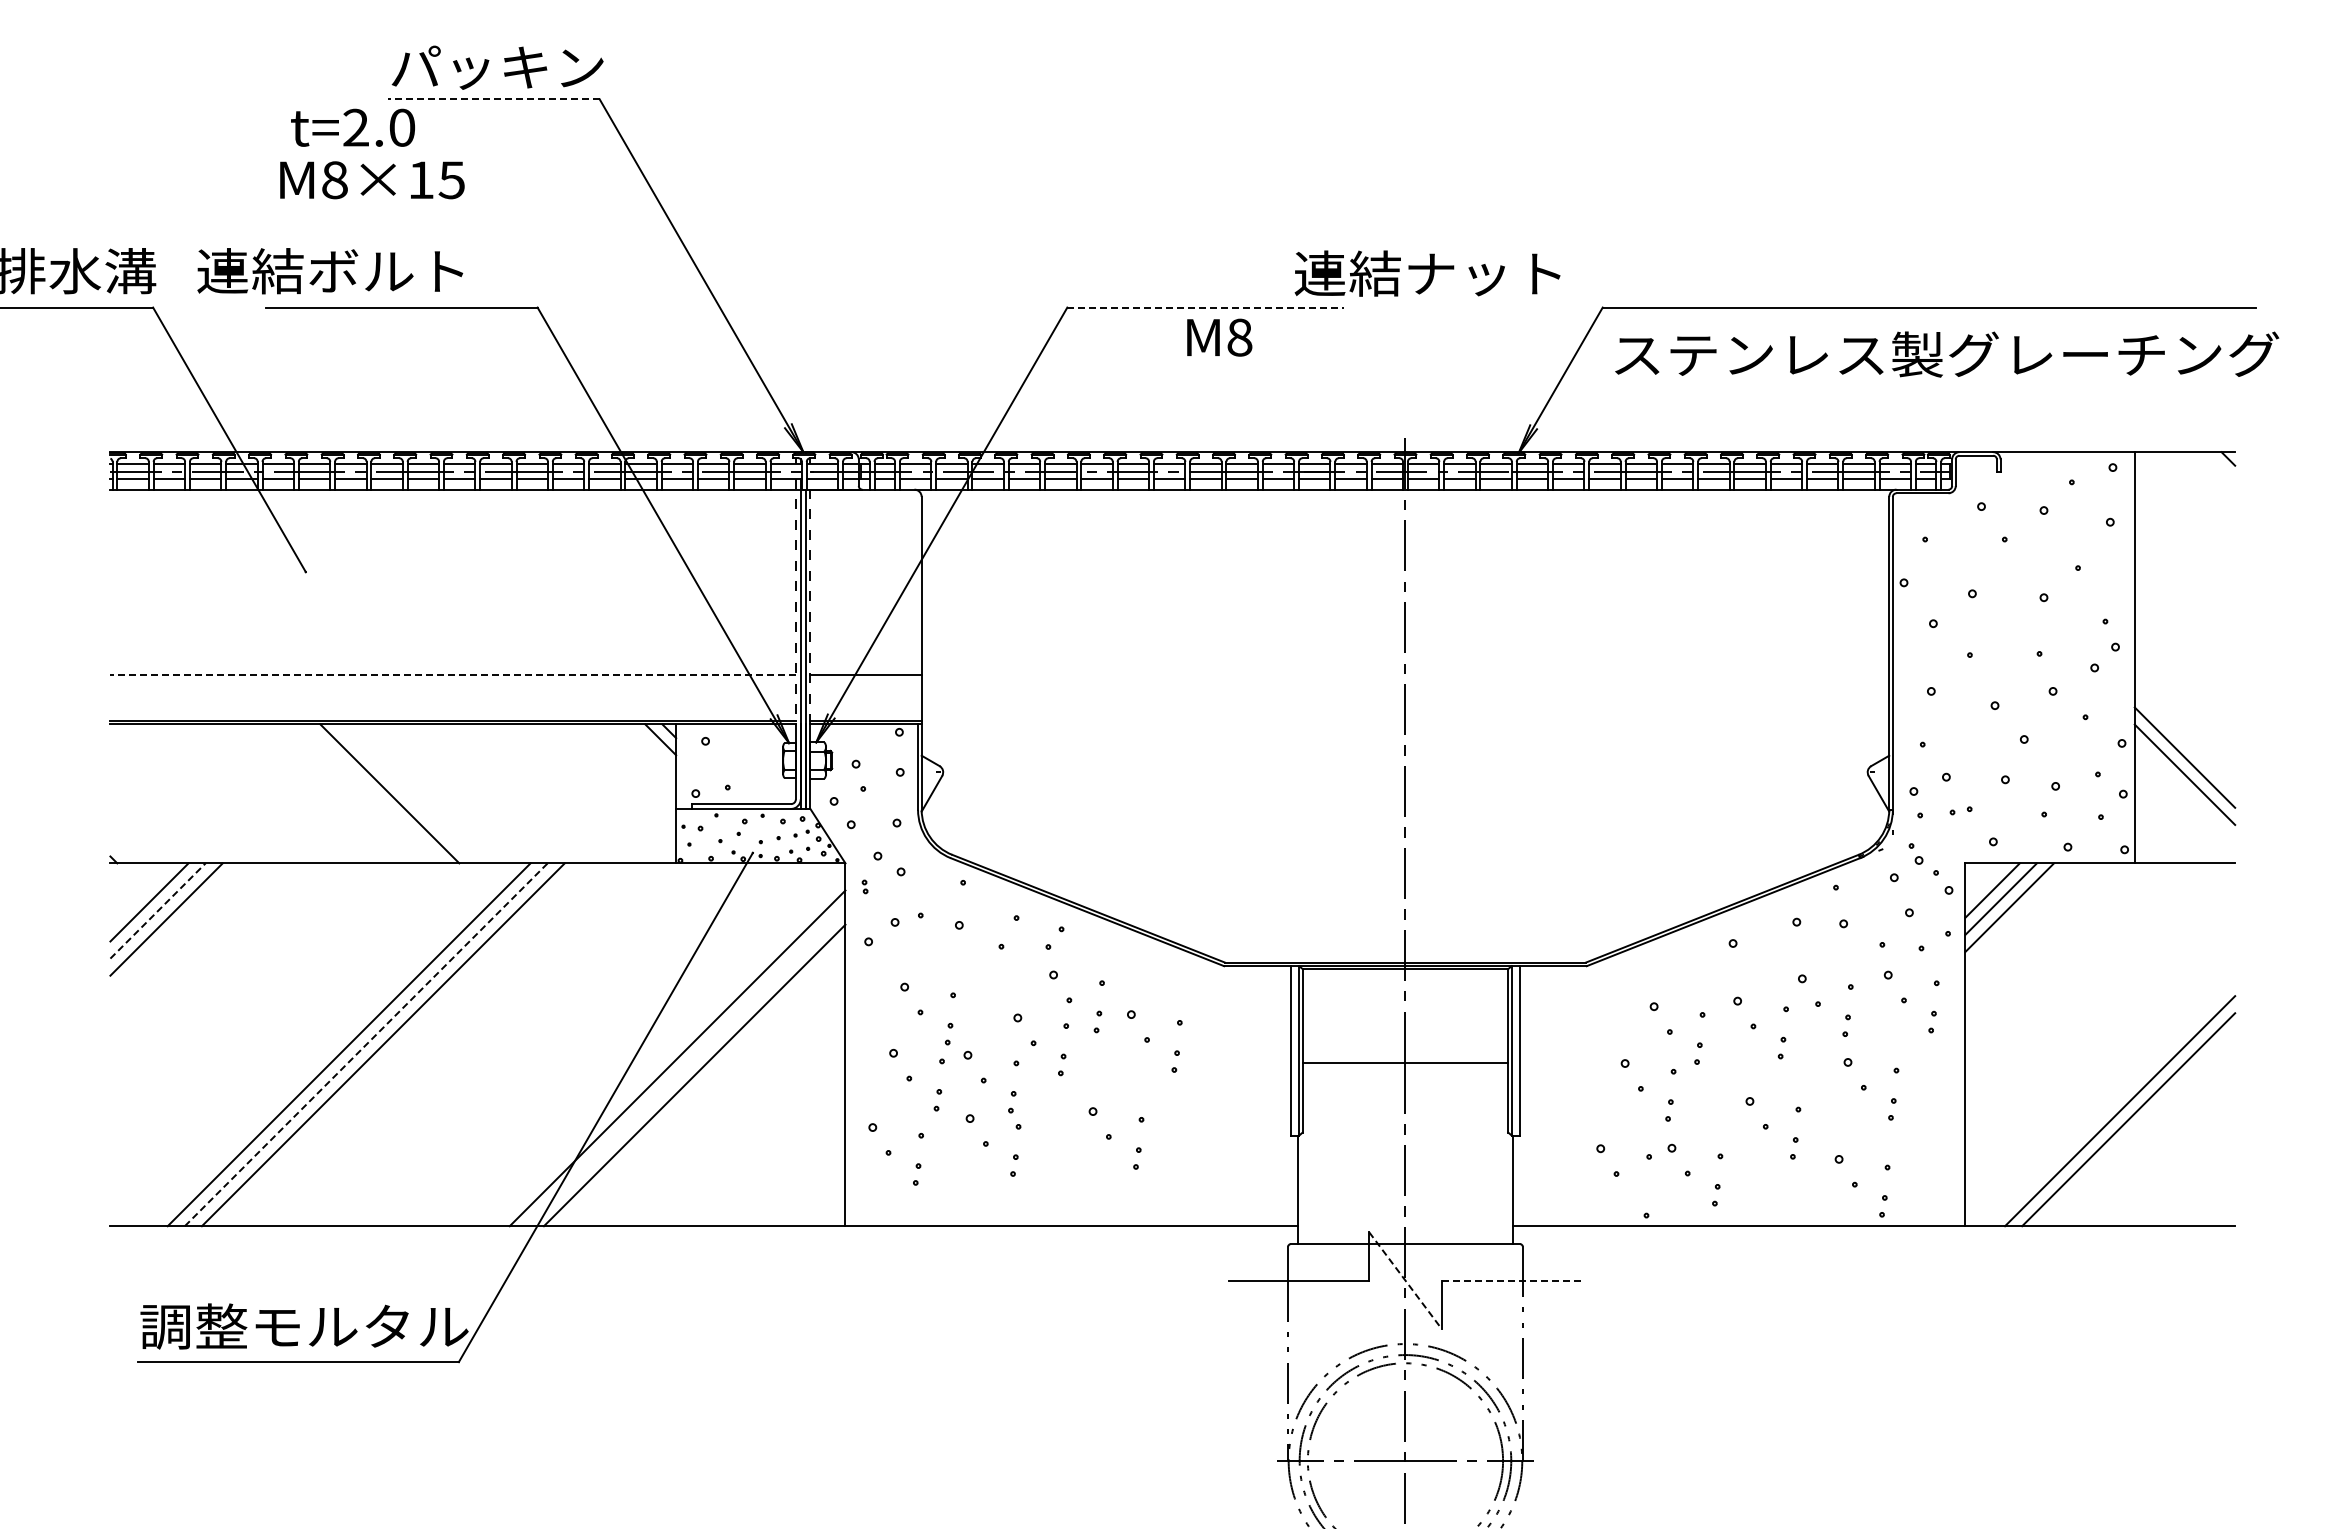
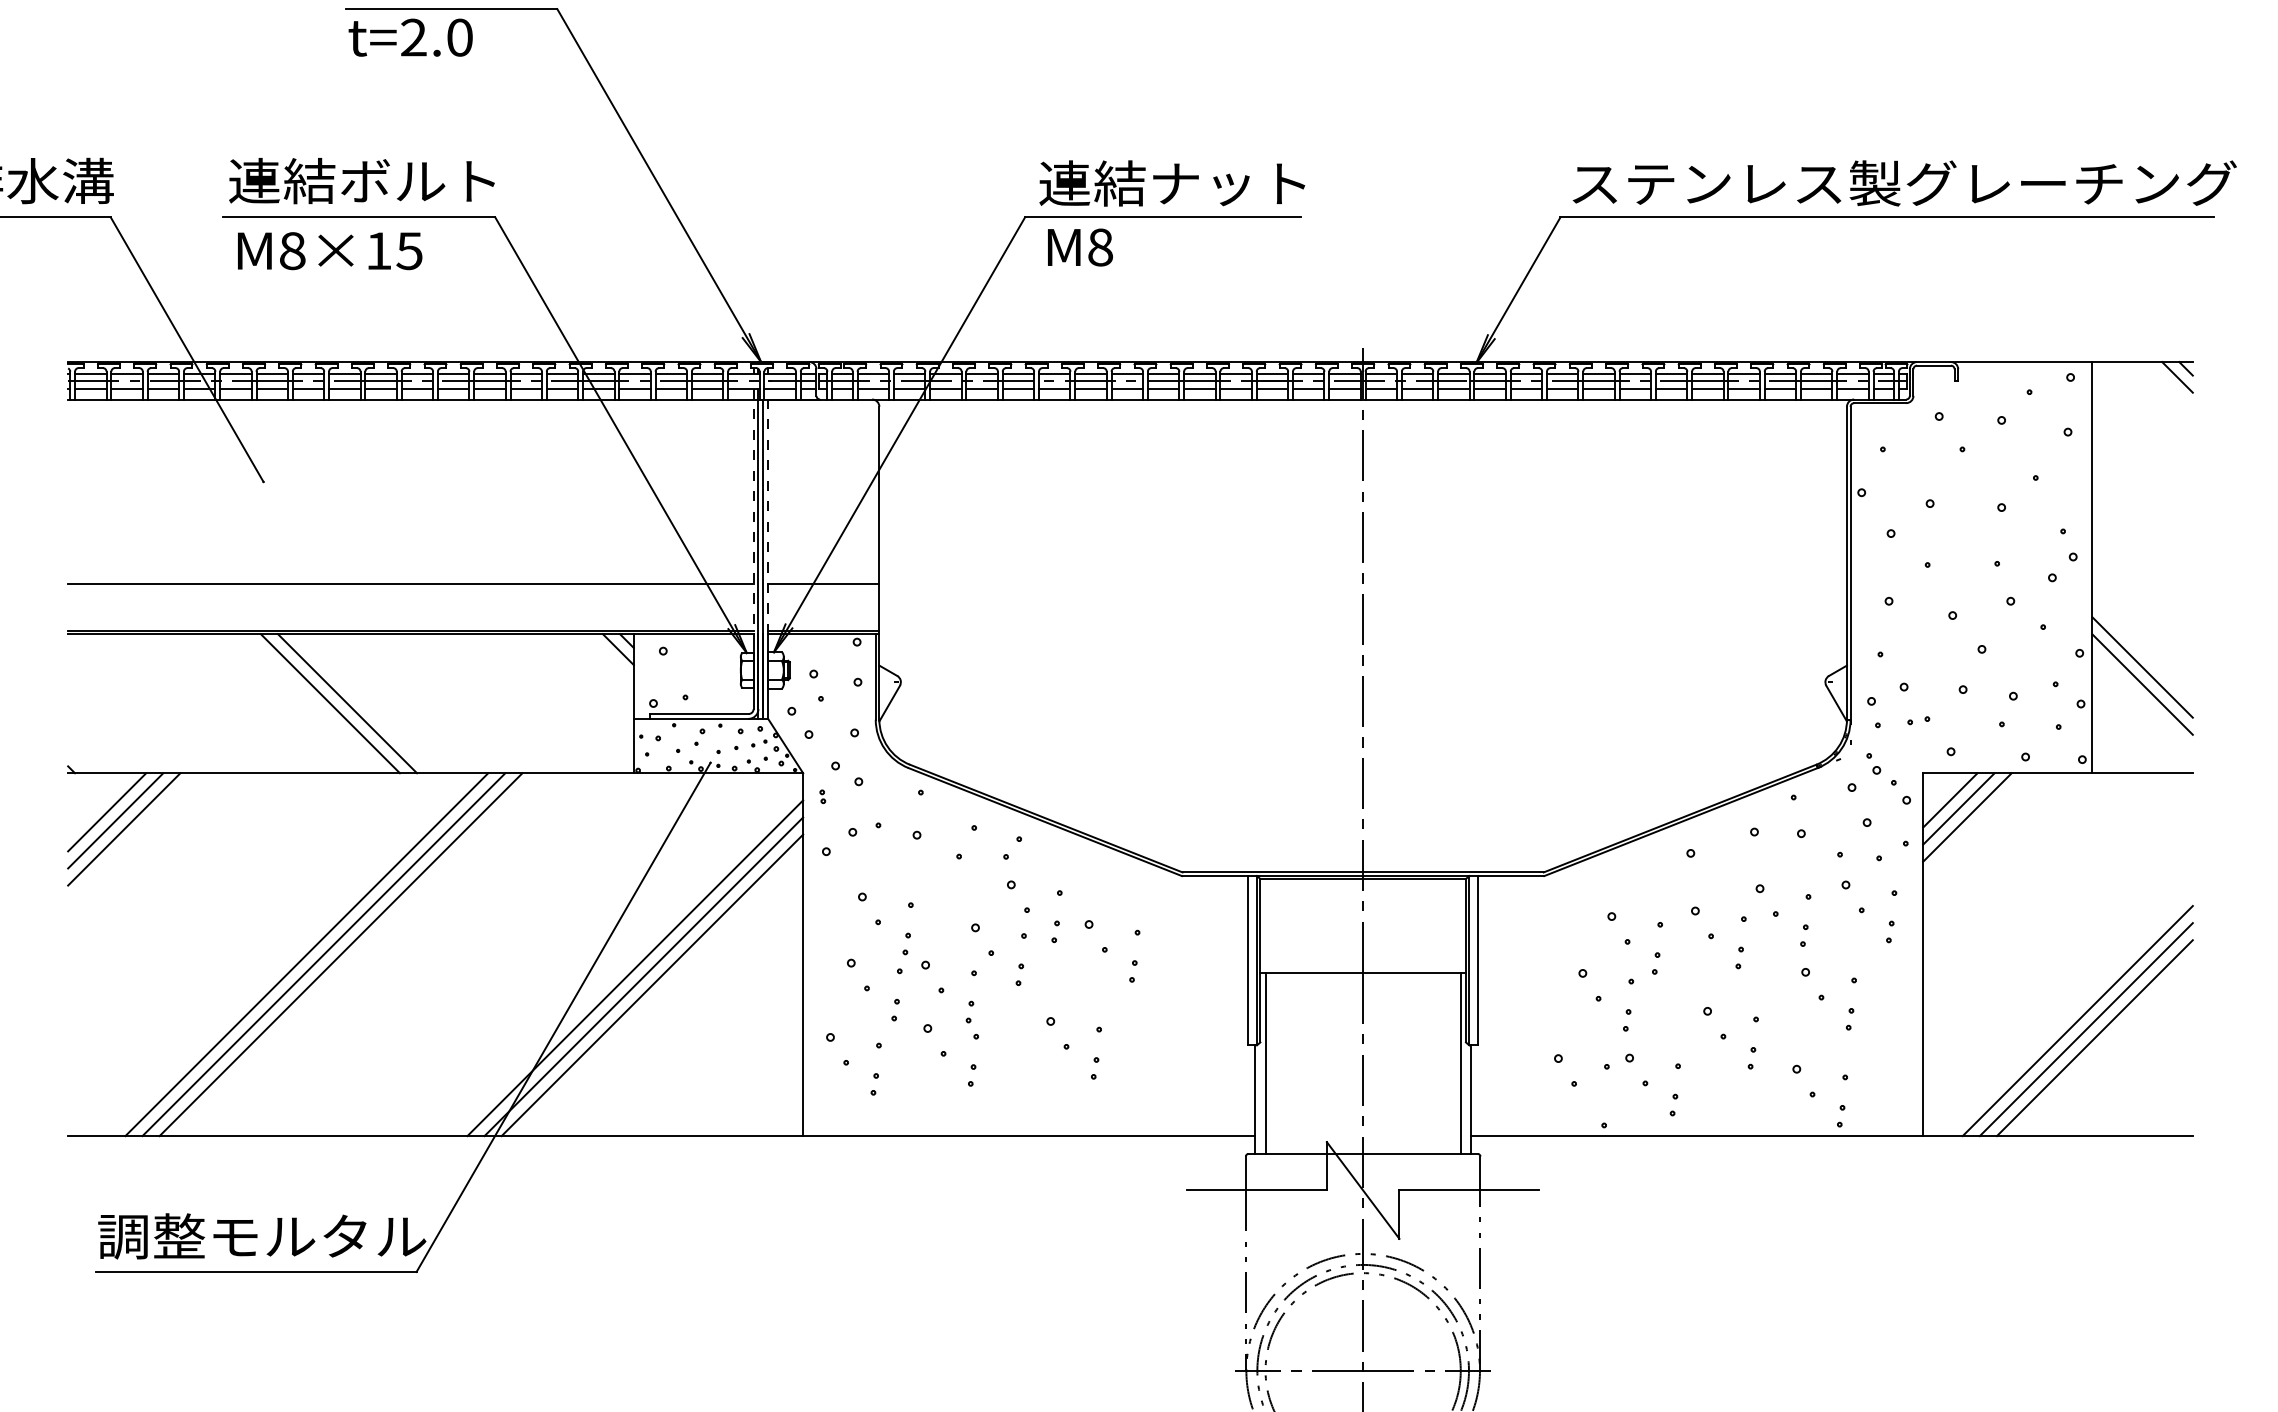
line: (493, 99) -> (451, 9), dashed -> solid
text: (352, 127) -> (410, 37), moved
text: (372, 180) -> (330, 251), moved
text: (330, 271) -> (362, 181), moved
text: (1427, 273) -> (1172, 183), moved
line: (1206, 307) -> (1164, 217), dashed -> solid
text: (1219, 337) -> (1080, 247), moved
text: (1947, 354) -> (1905, 183), moved
line: (2219, 467) -> (2177, 377), added
line: (453, 674) -> (411, 584), dashed -> solid
line: (372, 793) -> (330, 703), added
line: (158, 910) -> (116, 820), dashed -> solid
line: (366, 1044) -> (324, 954), dashed -> solid
line: (685, 1066) -> (643, 976), added
line: (2137, 1128) -> (2095, 1038), added
line: (1307, 1153) -> (1265, 1063), added
line: (1503, 1153) -> (1461, 1063), added
line: (1511, 1280) -> (1469, 1190), dashed -> solid
line: (1405, 1281) -> (1363, 1191), dashed -> solid

